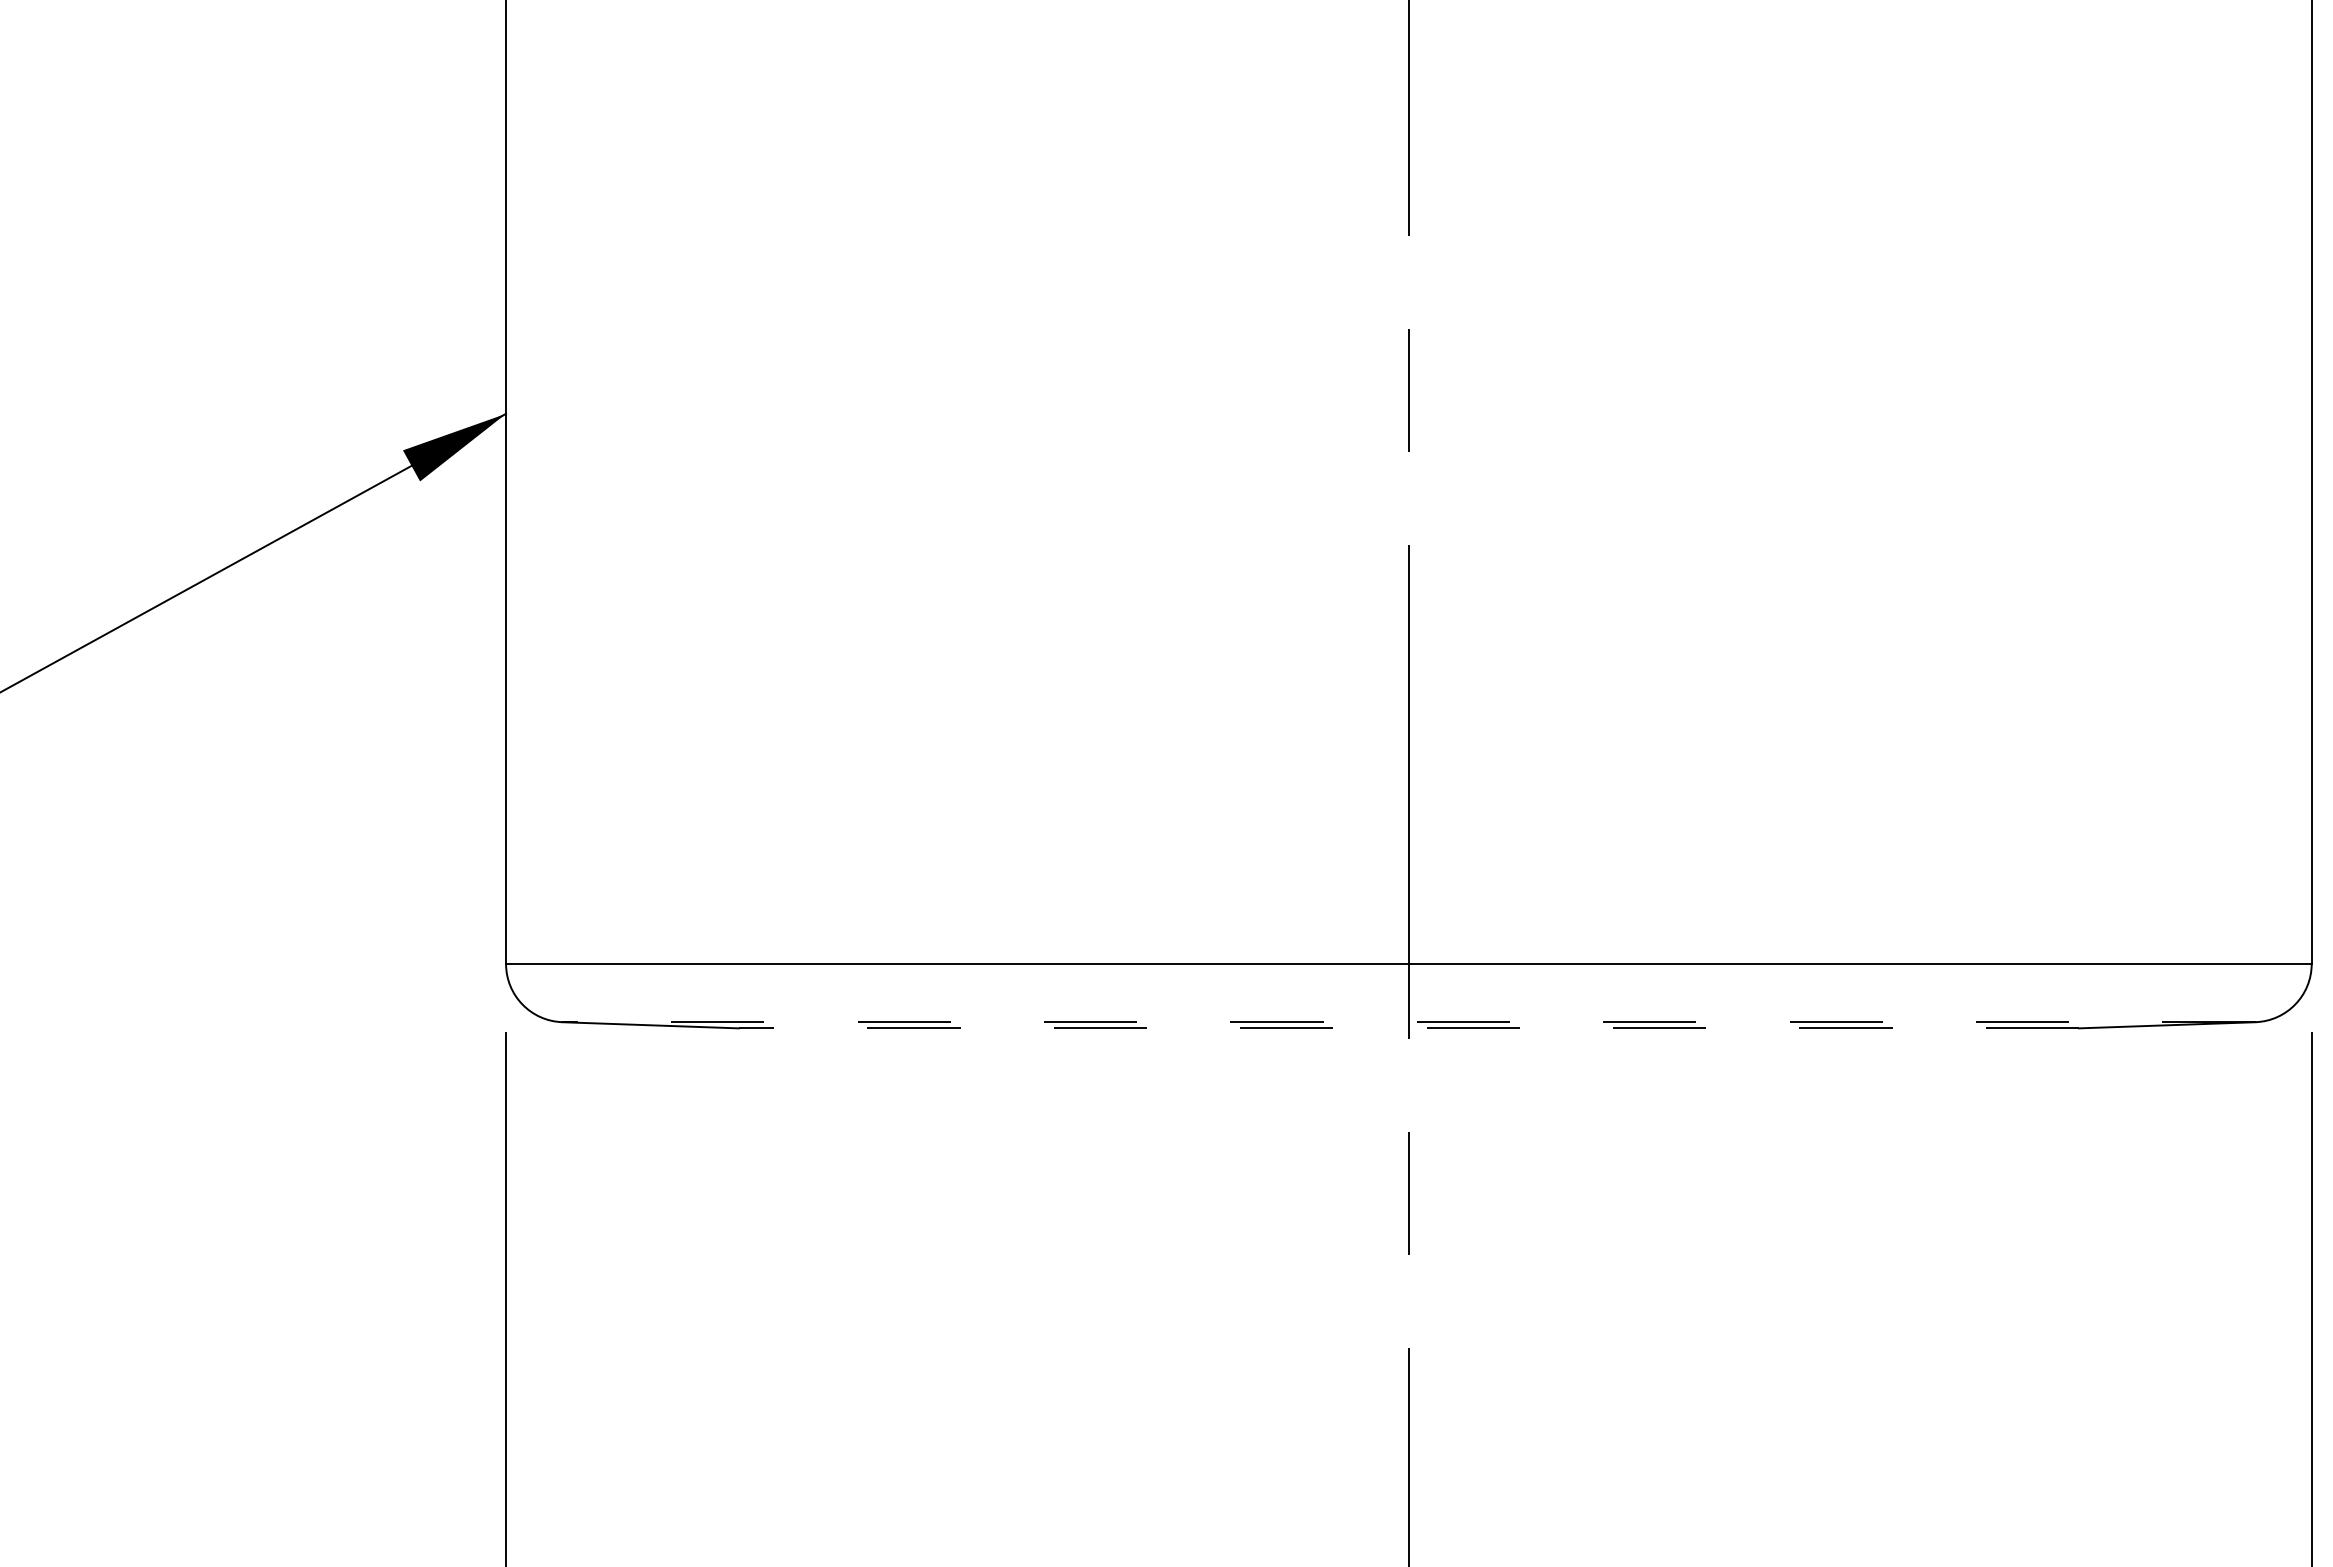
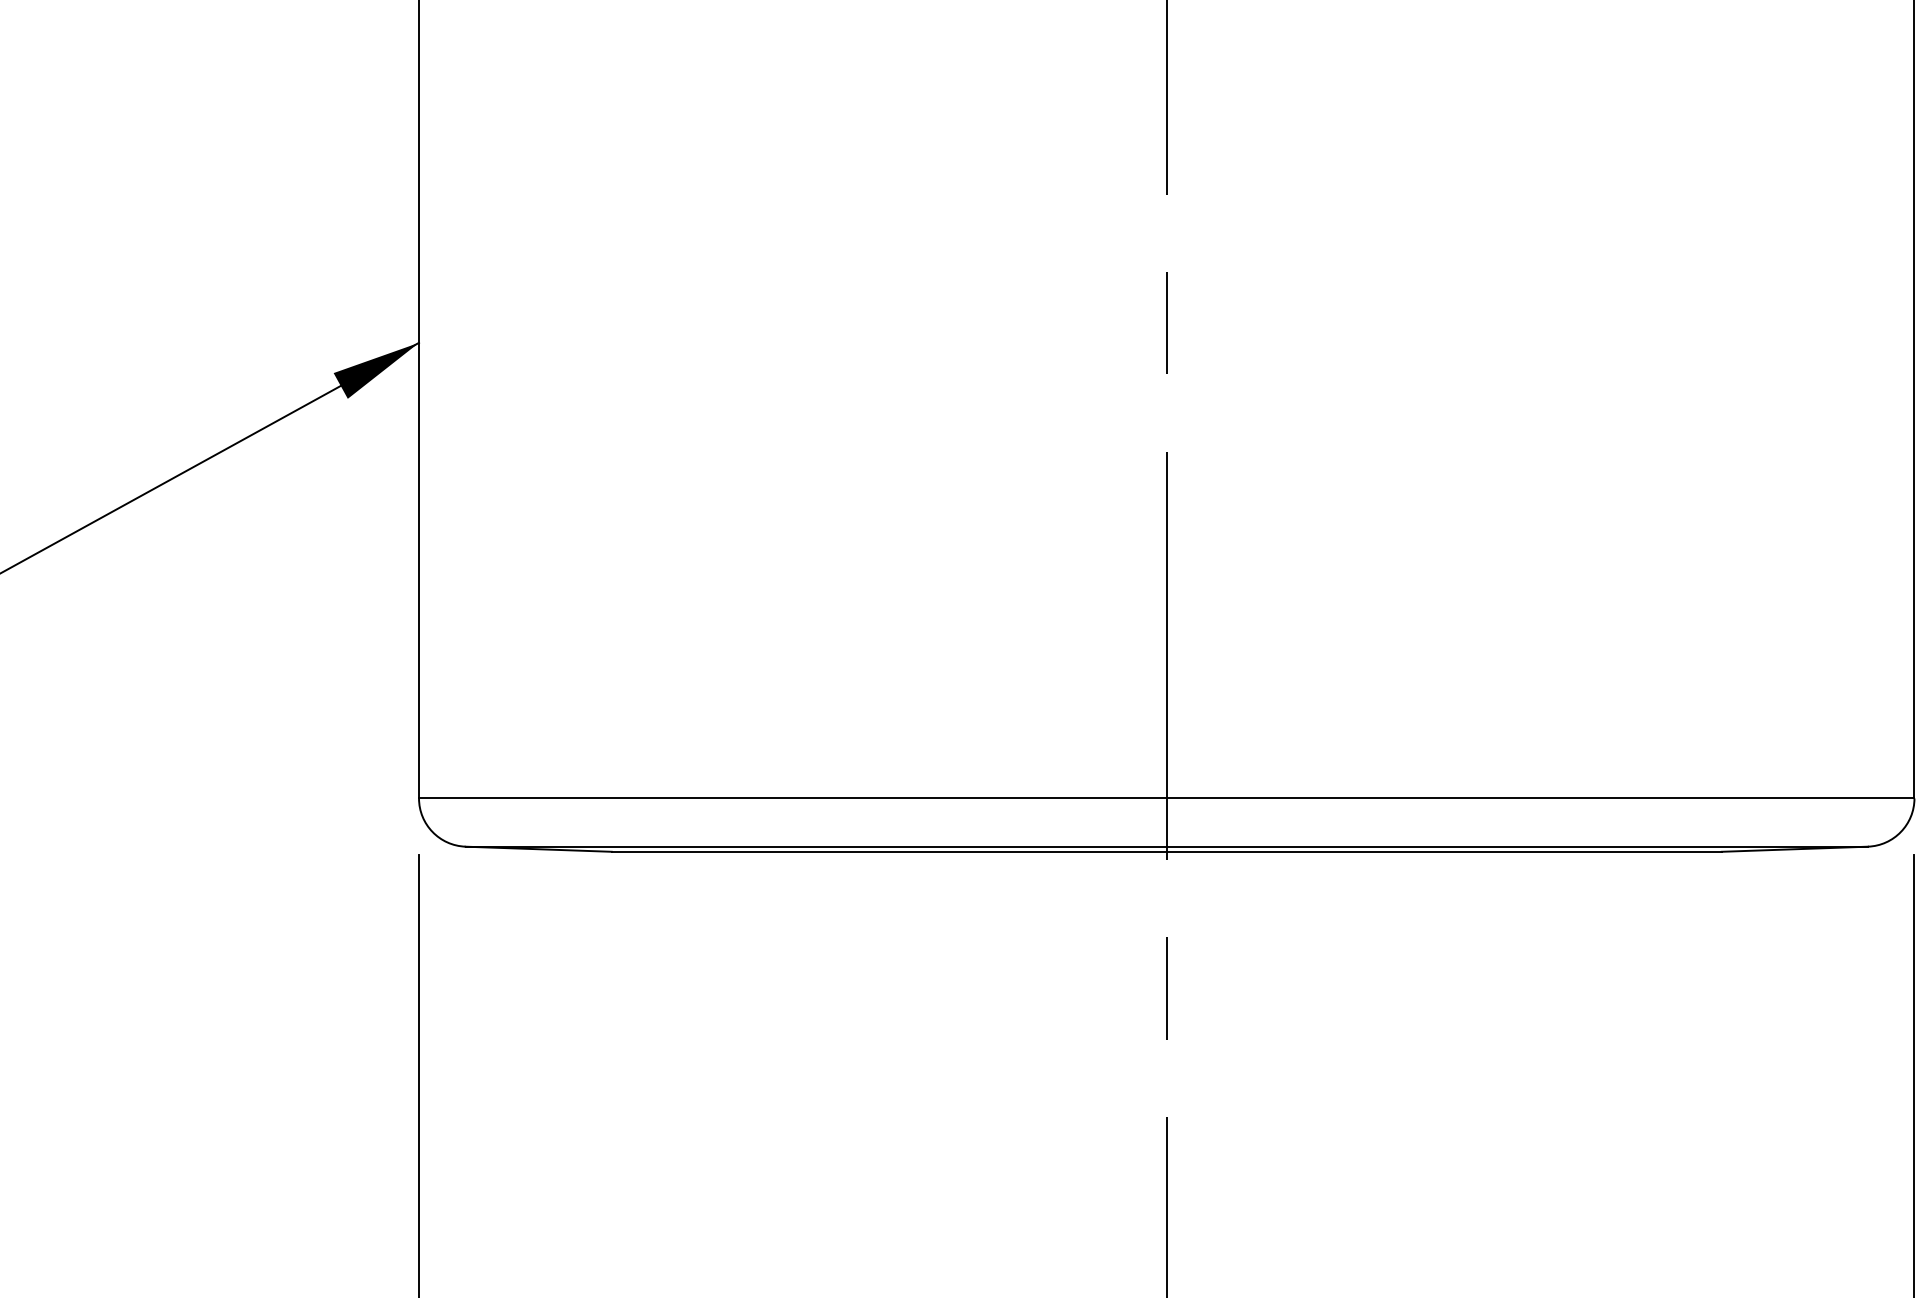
line: (1408, 1022) -> (1166, 846), dashed -> solid
line: (1408, 1028) -> (1166, 851), dashed -> solid

